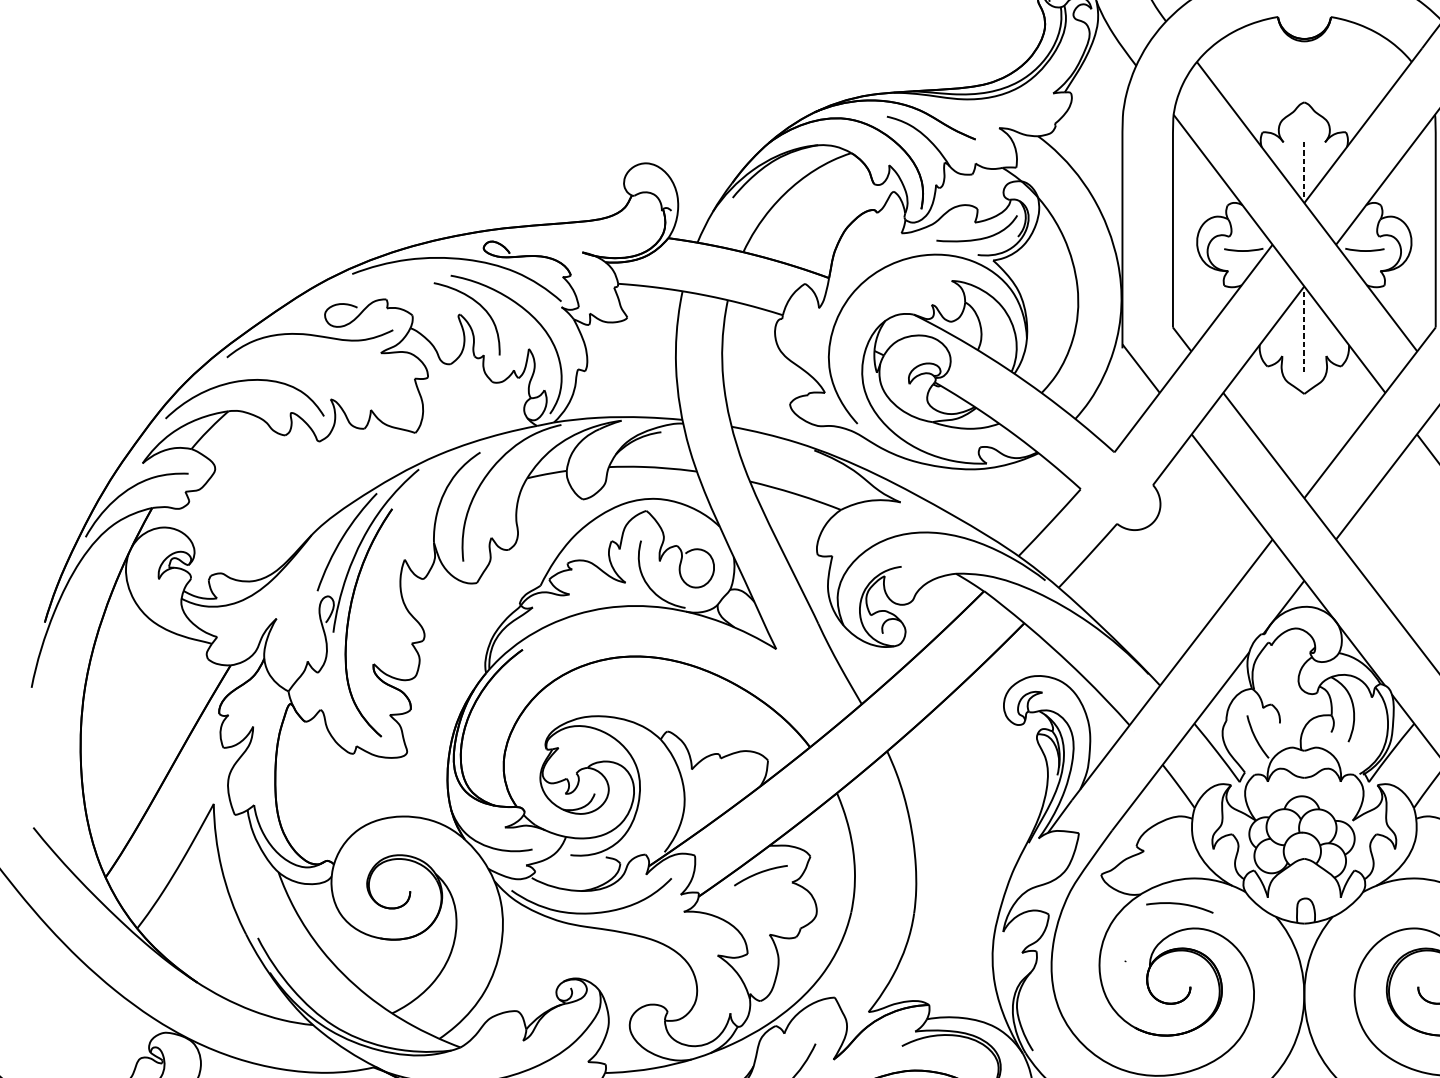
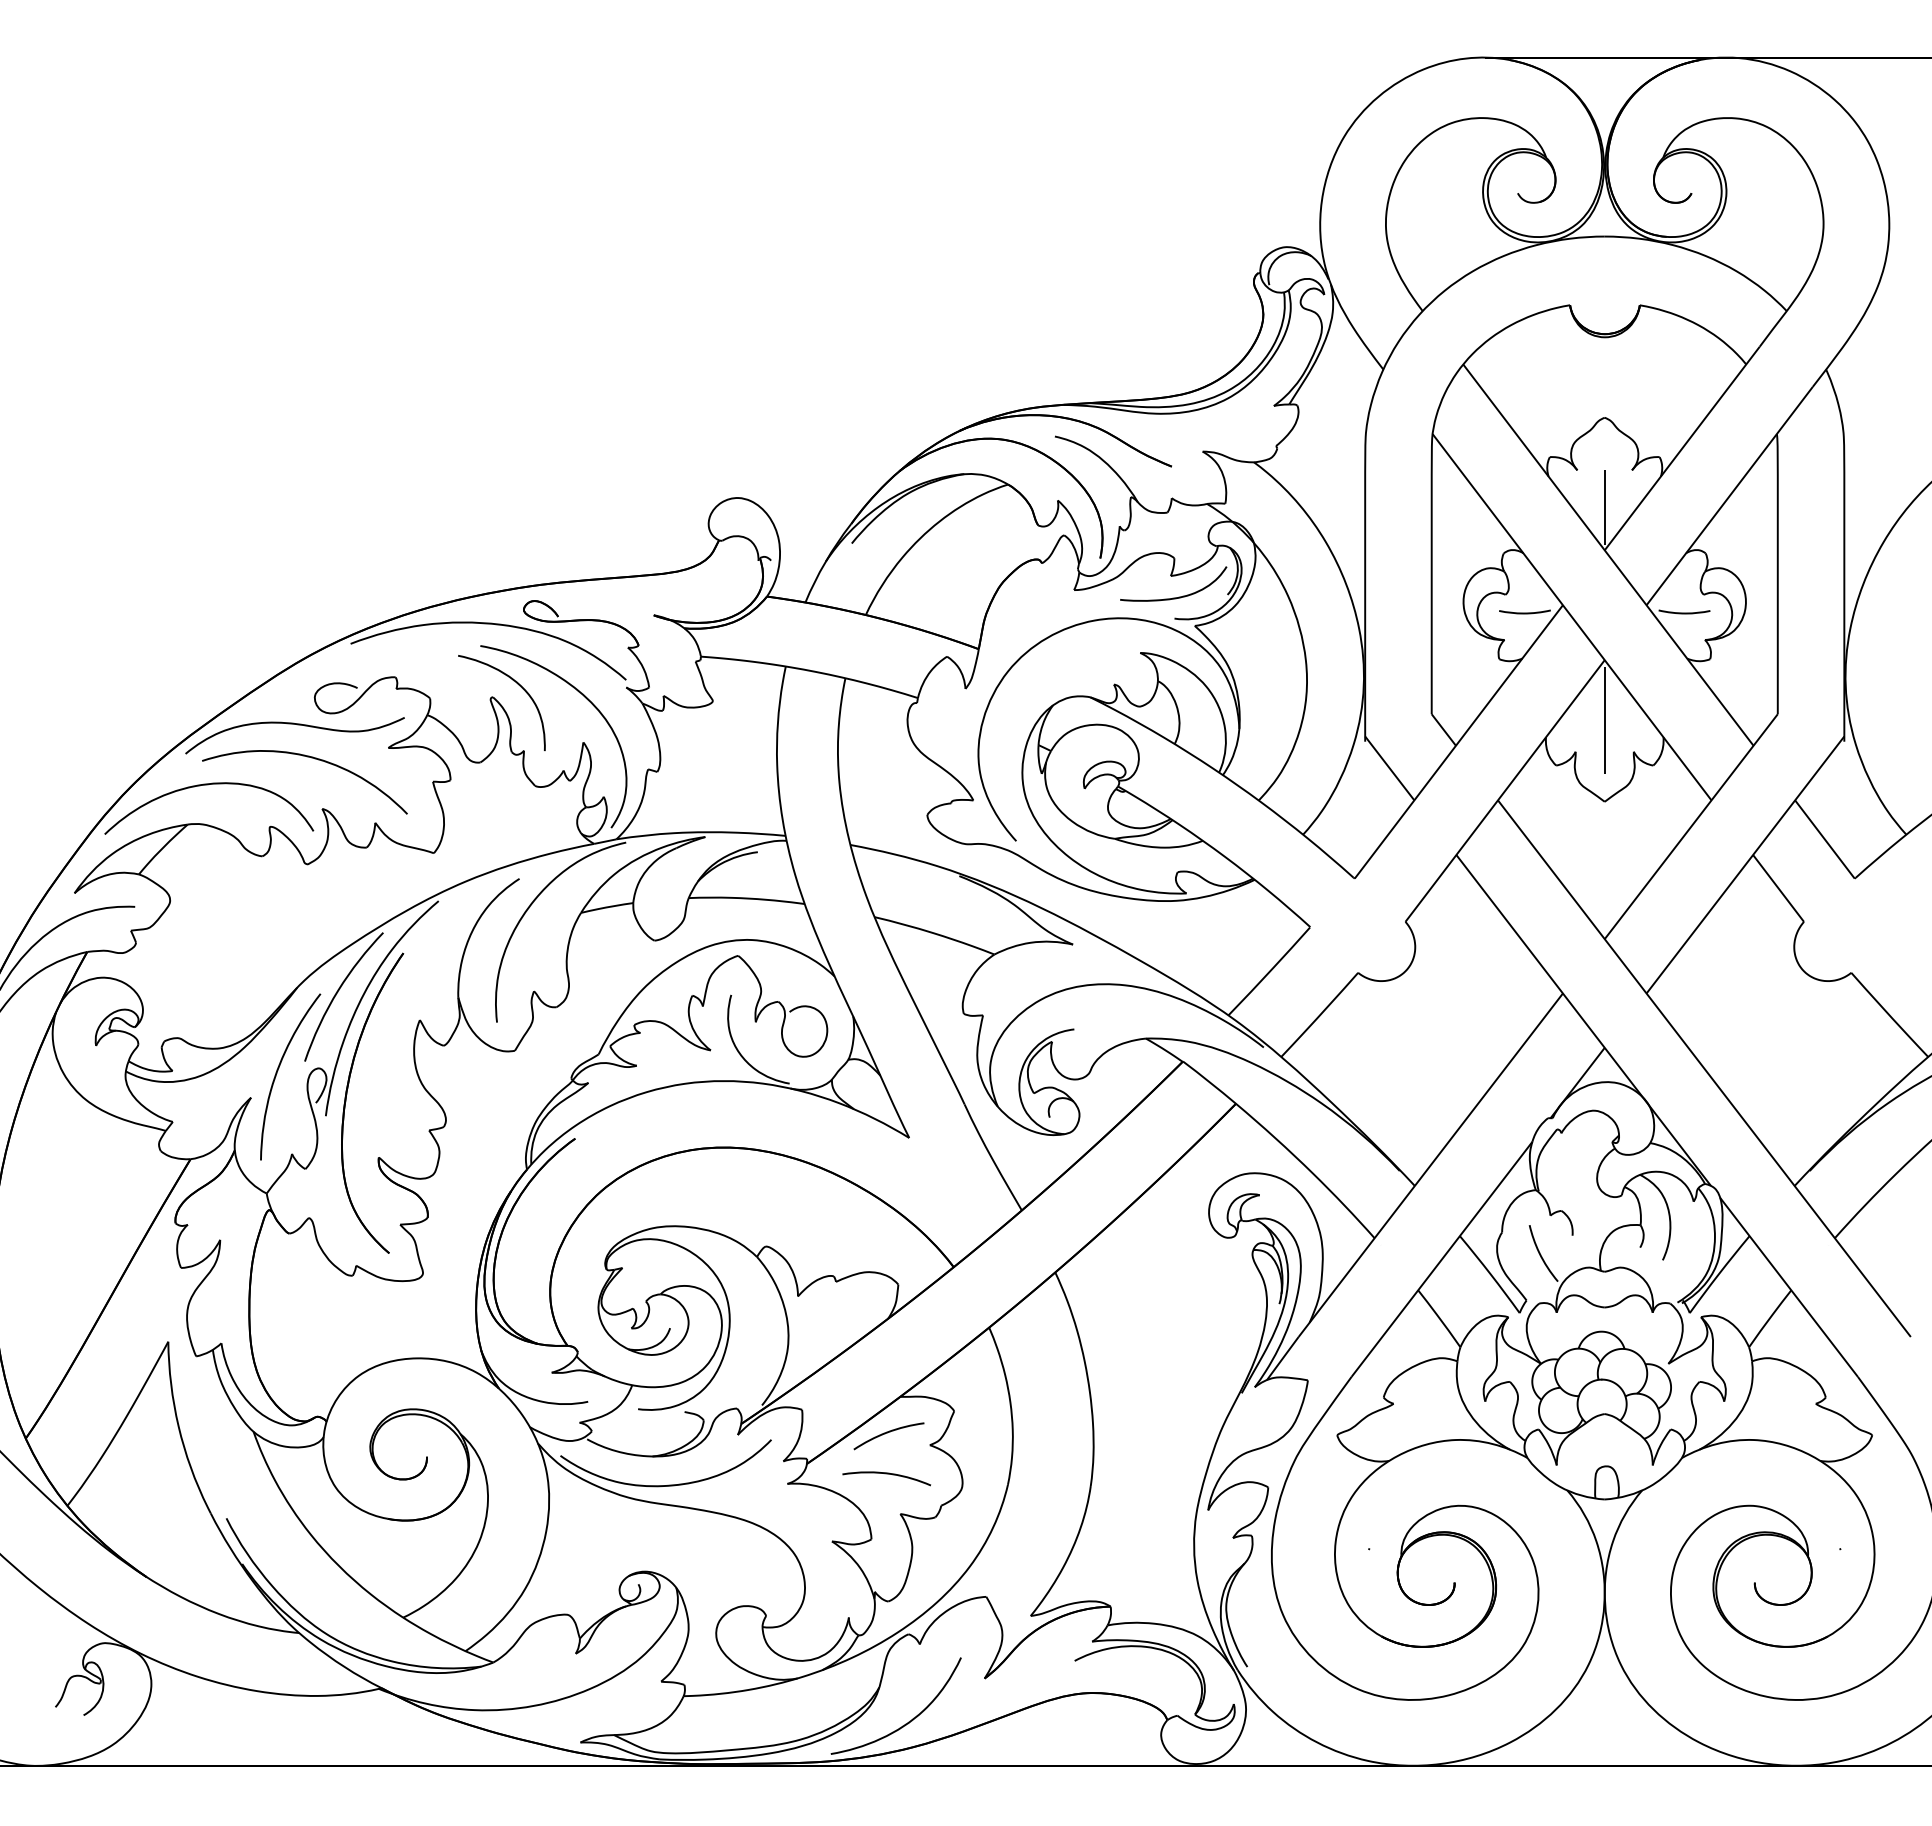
line: (1304, 170) -> (1604, 507), dashed -> solid
line: (1304, 332) -> (1604, 720), dashed -> solid
curve: (322, 361) -> (311, 758), added
curve: (296, 600) -> (277, 1073), added
curve: (1179, 904) -> (886, 1474), moved

